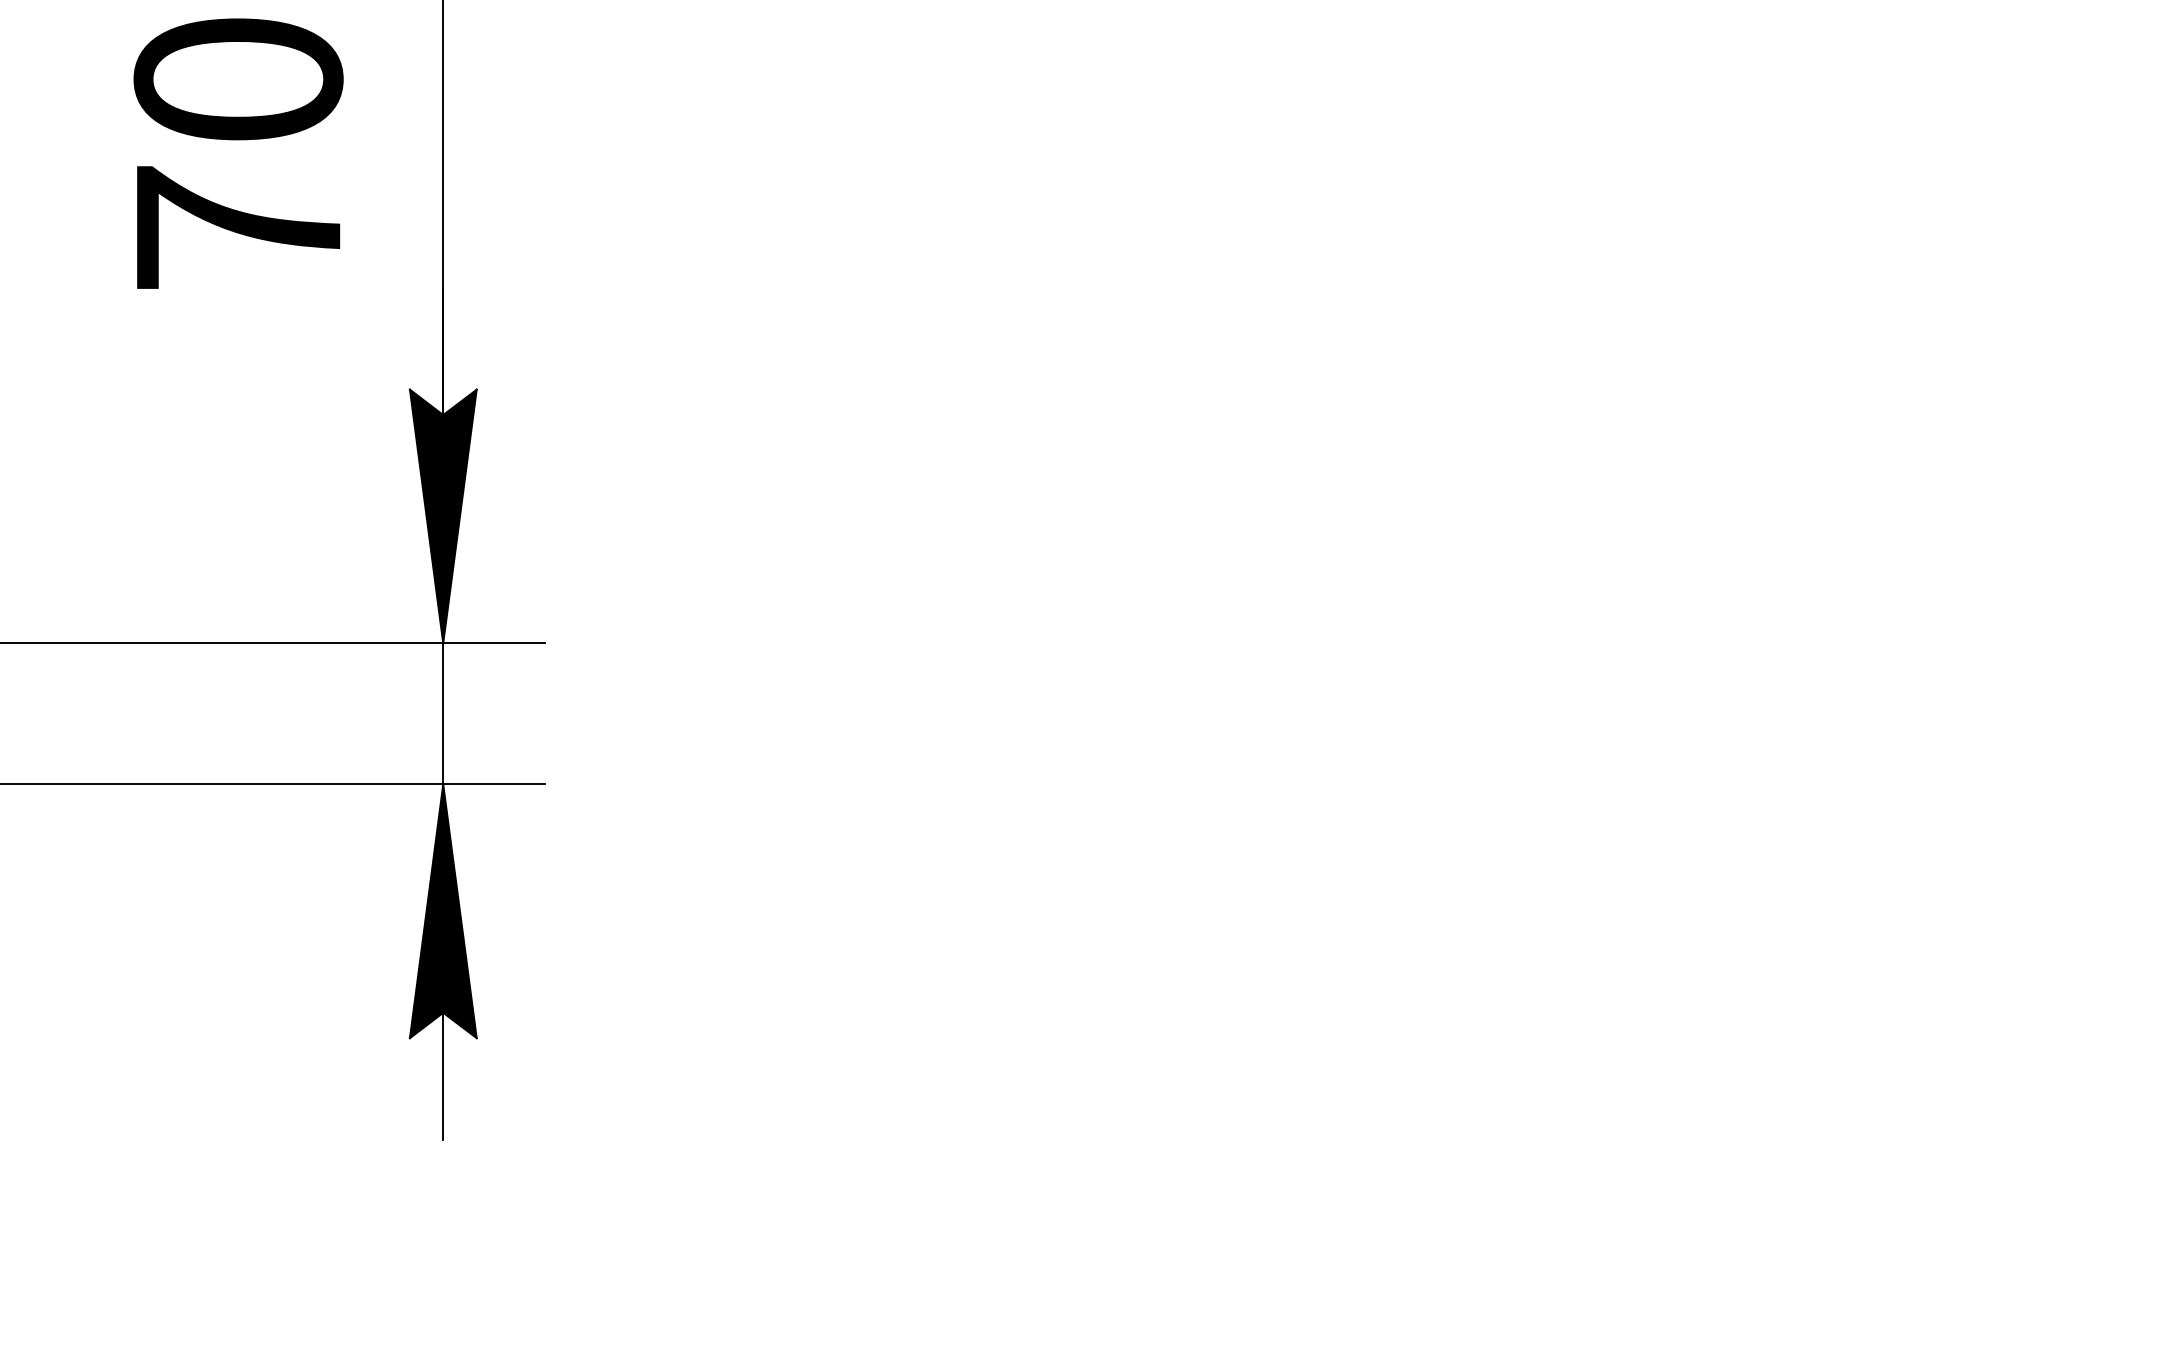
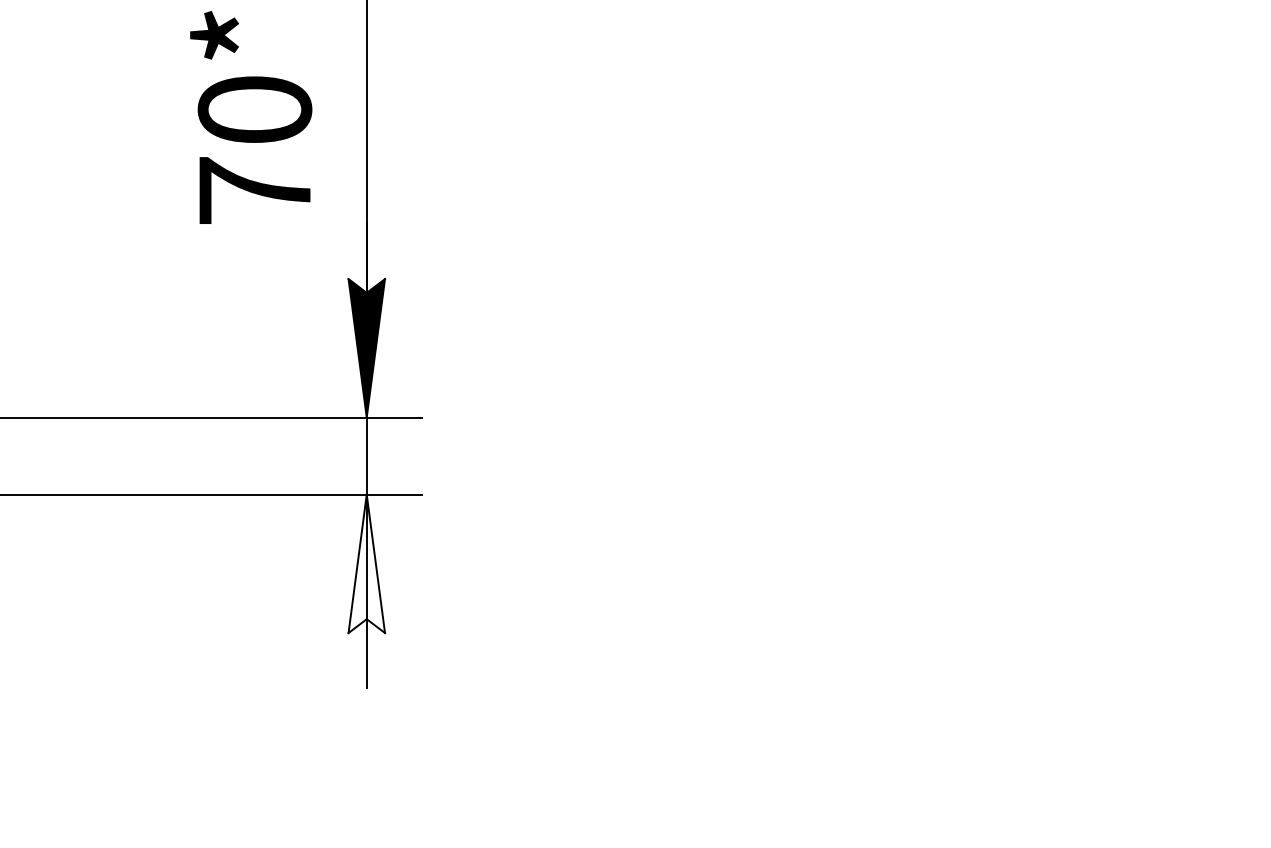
fill: (442, 910) -> (366, 563), removed

